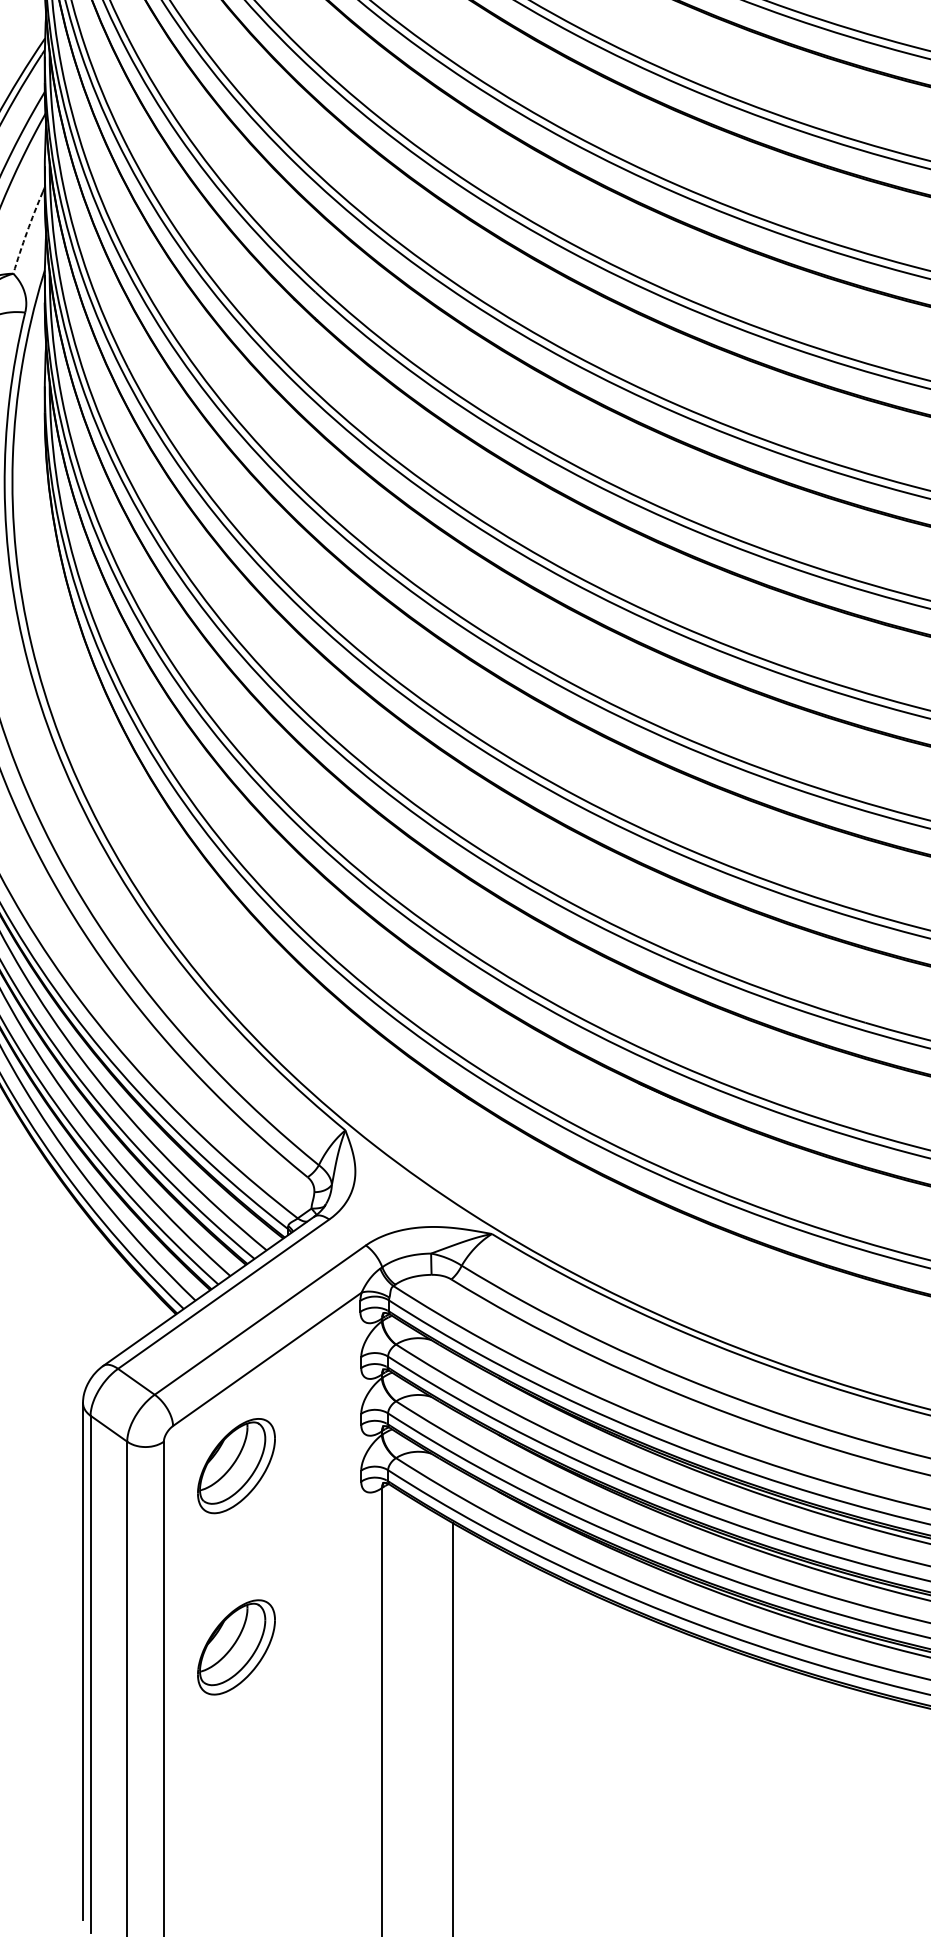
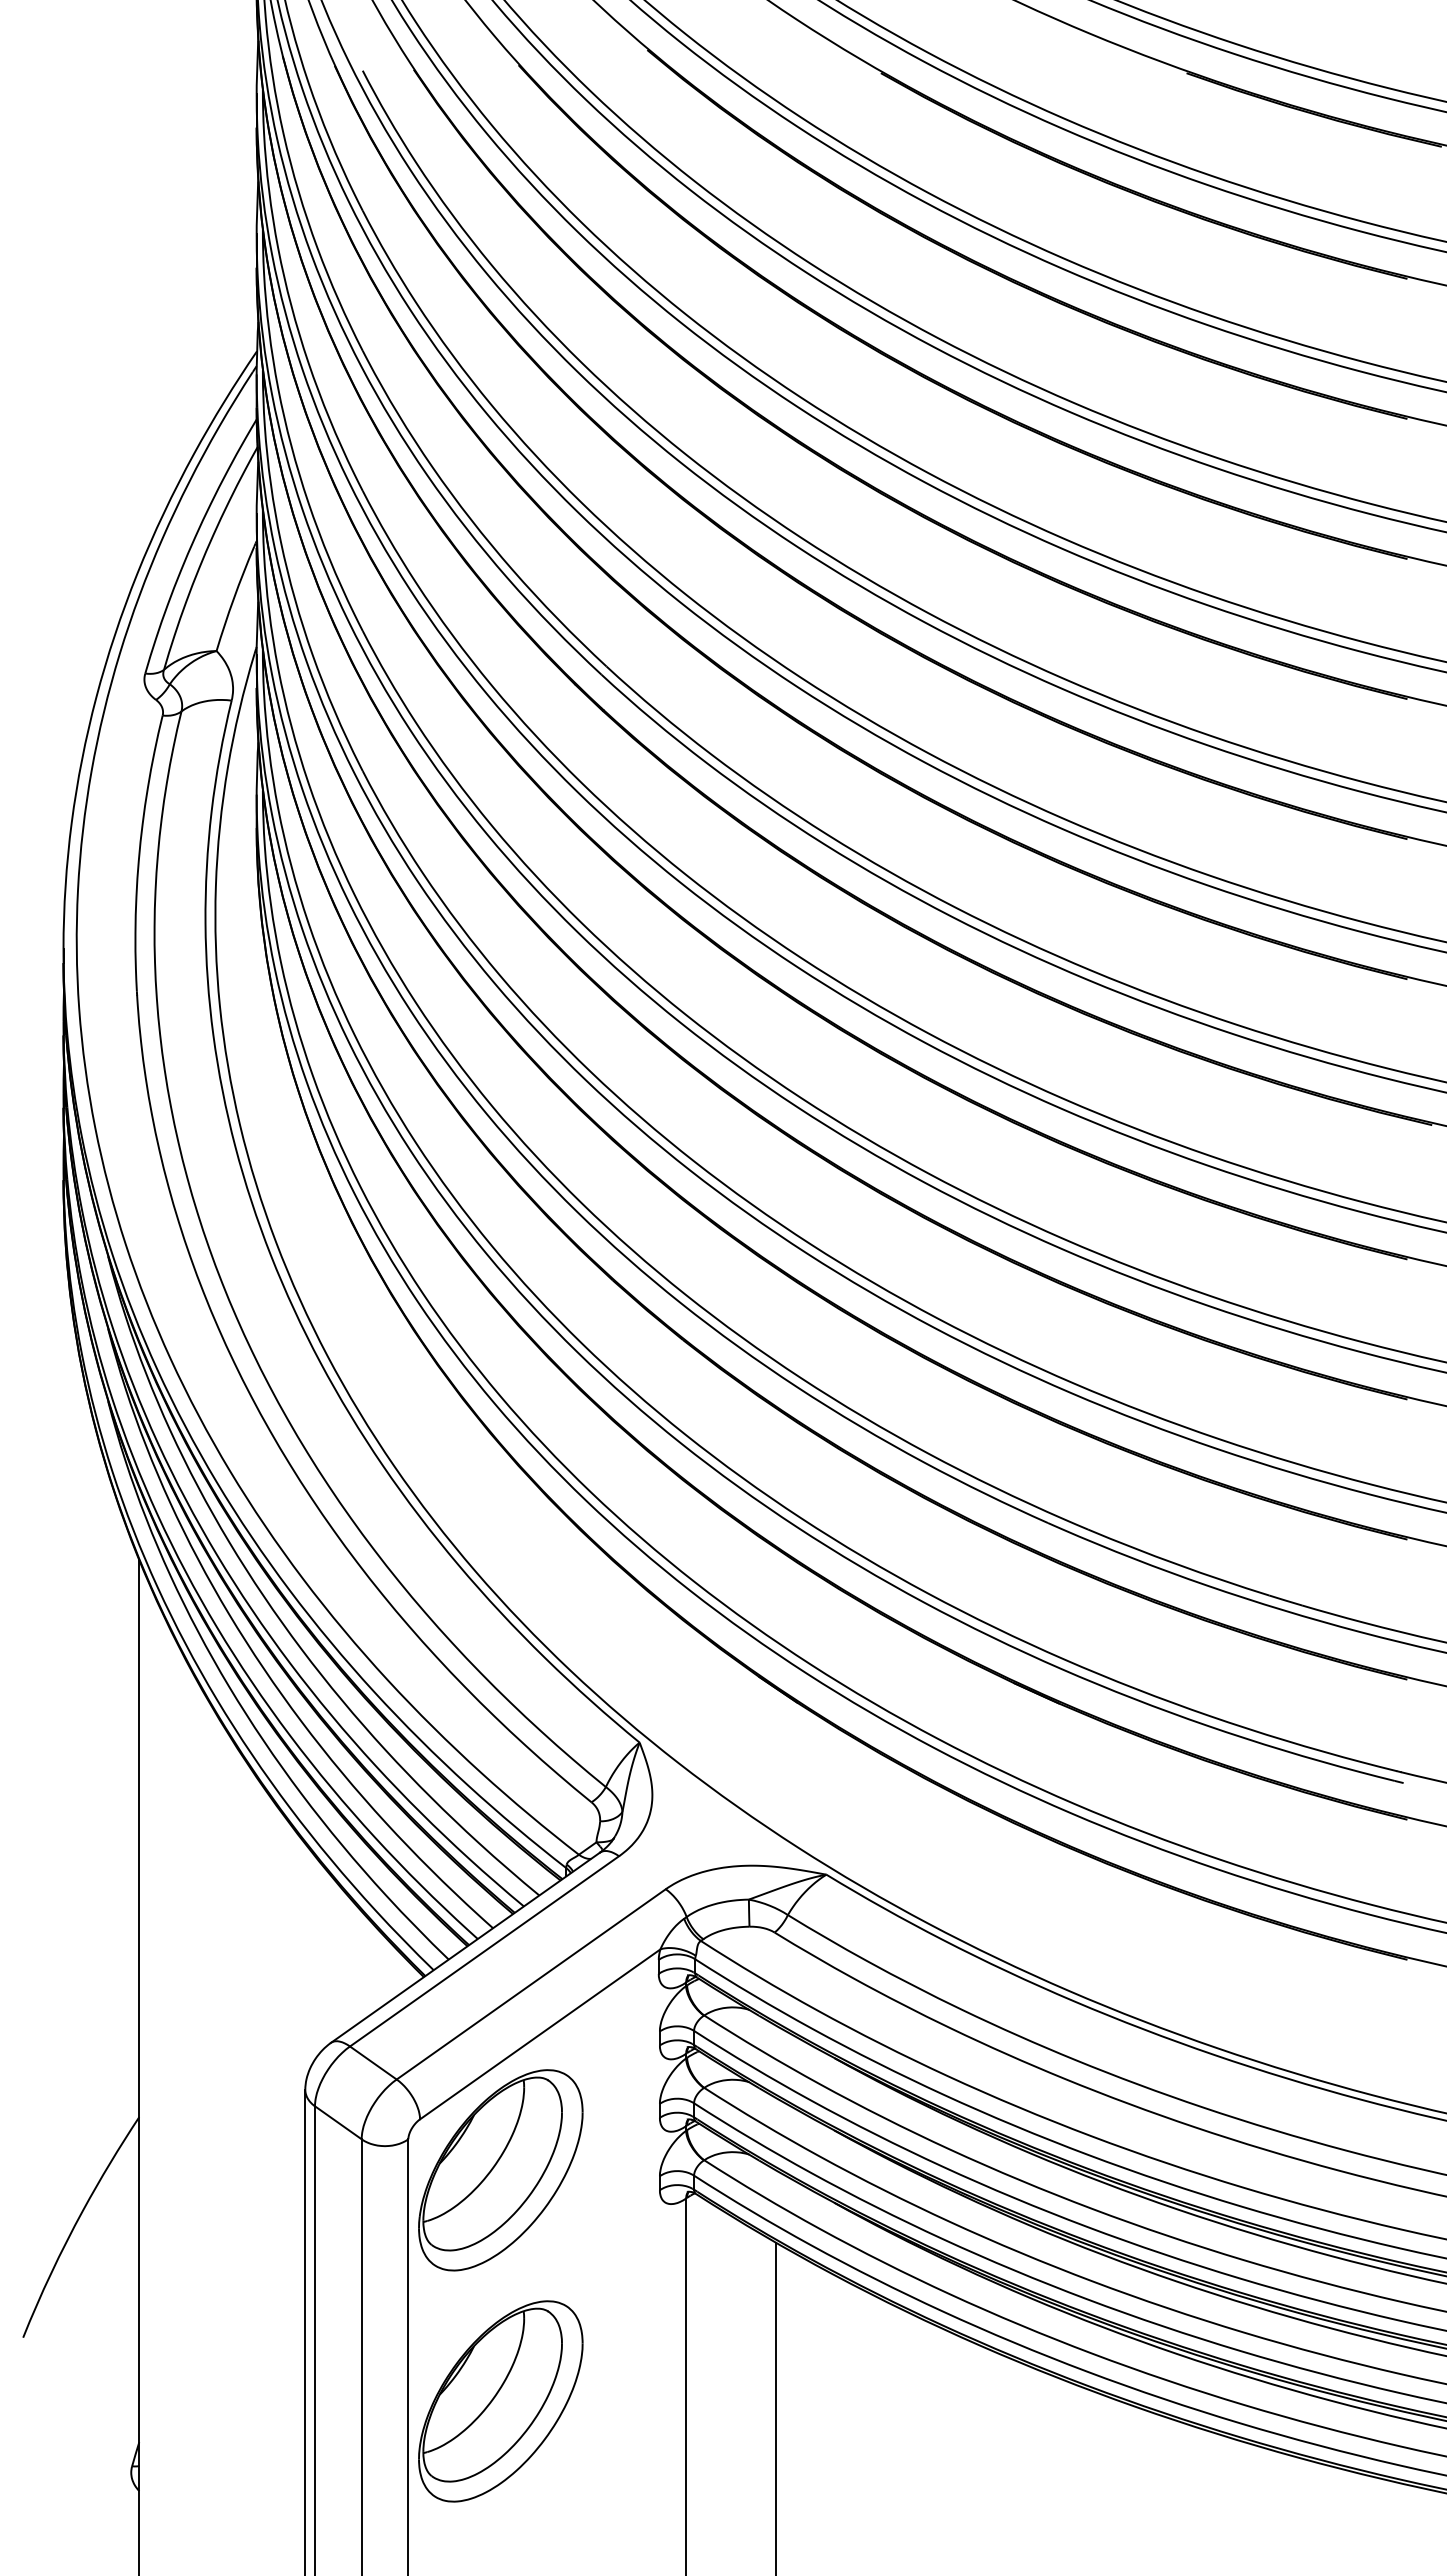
arc: (26, 232) -> (233, 598), dashed -> solid
part: (236, 1466) -> (500, 2170), size x1.67
part: (236, 1647) -> (500, 2401), size x1.67

